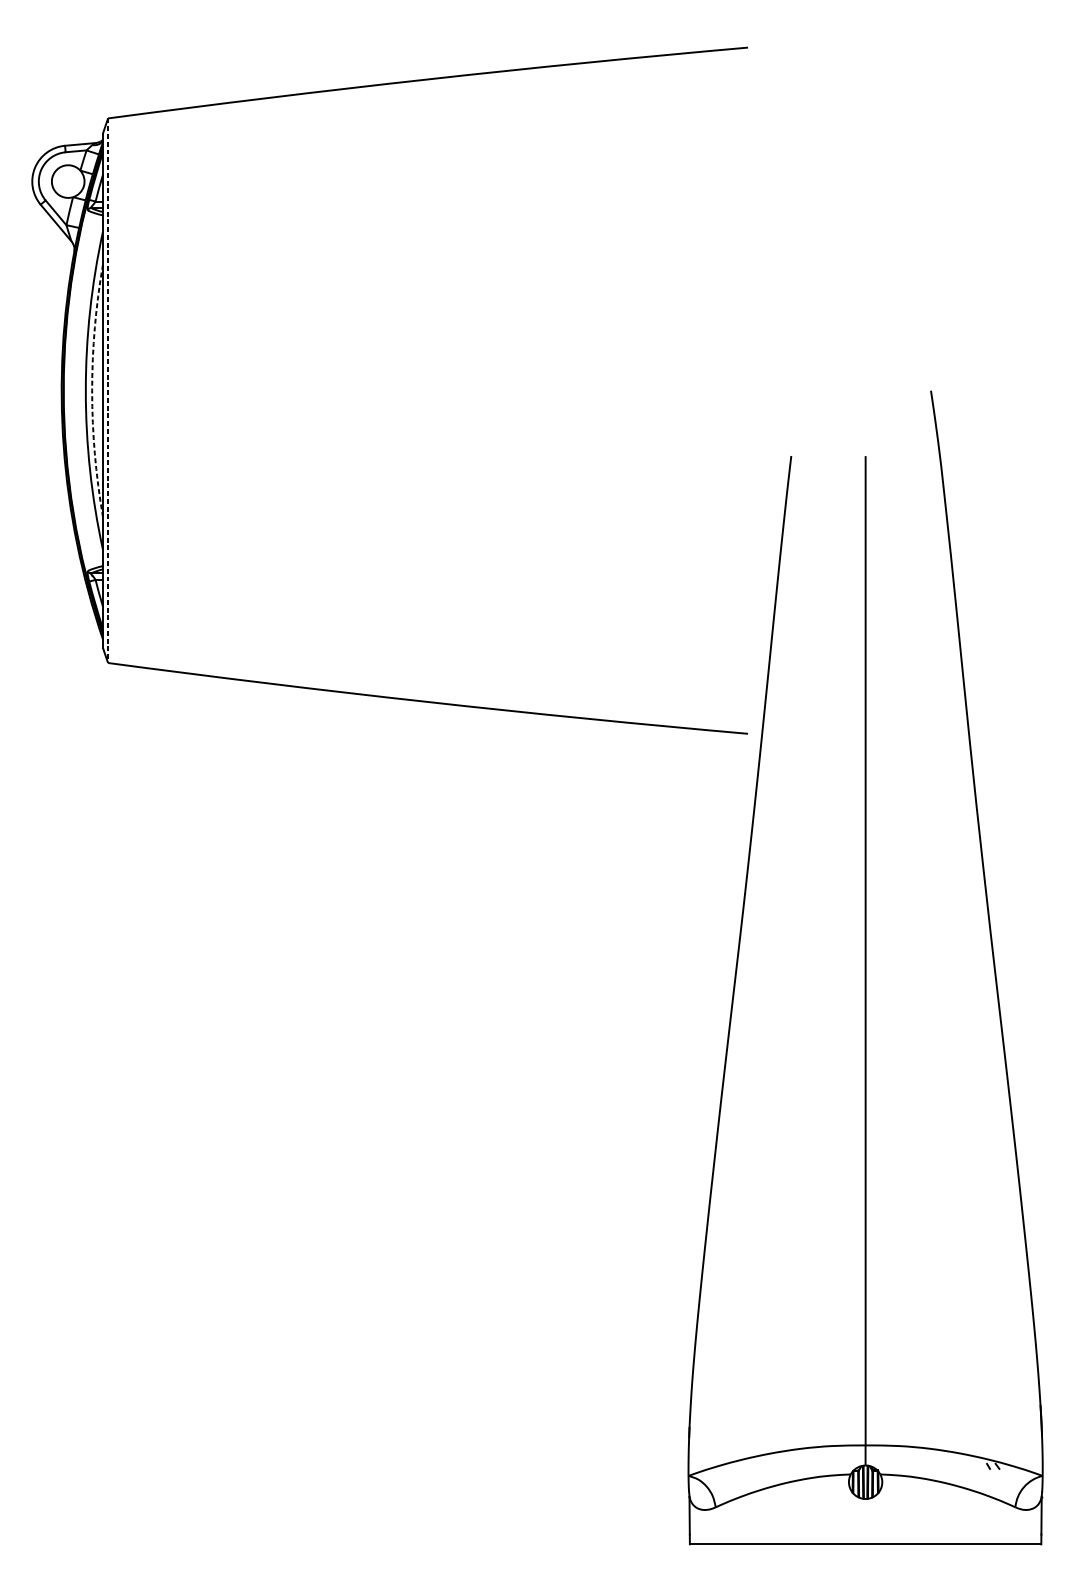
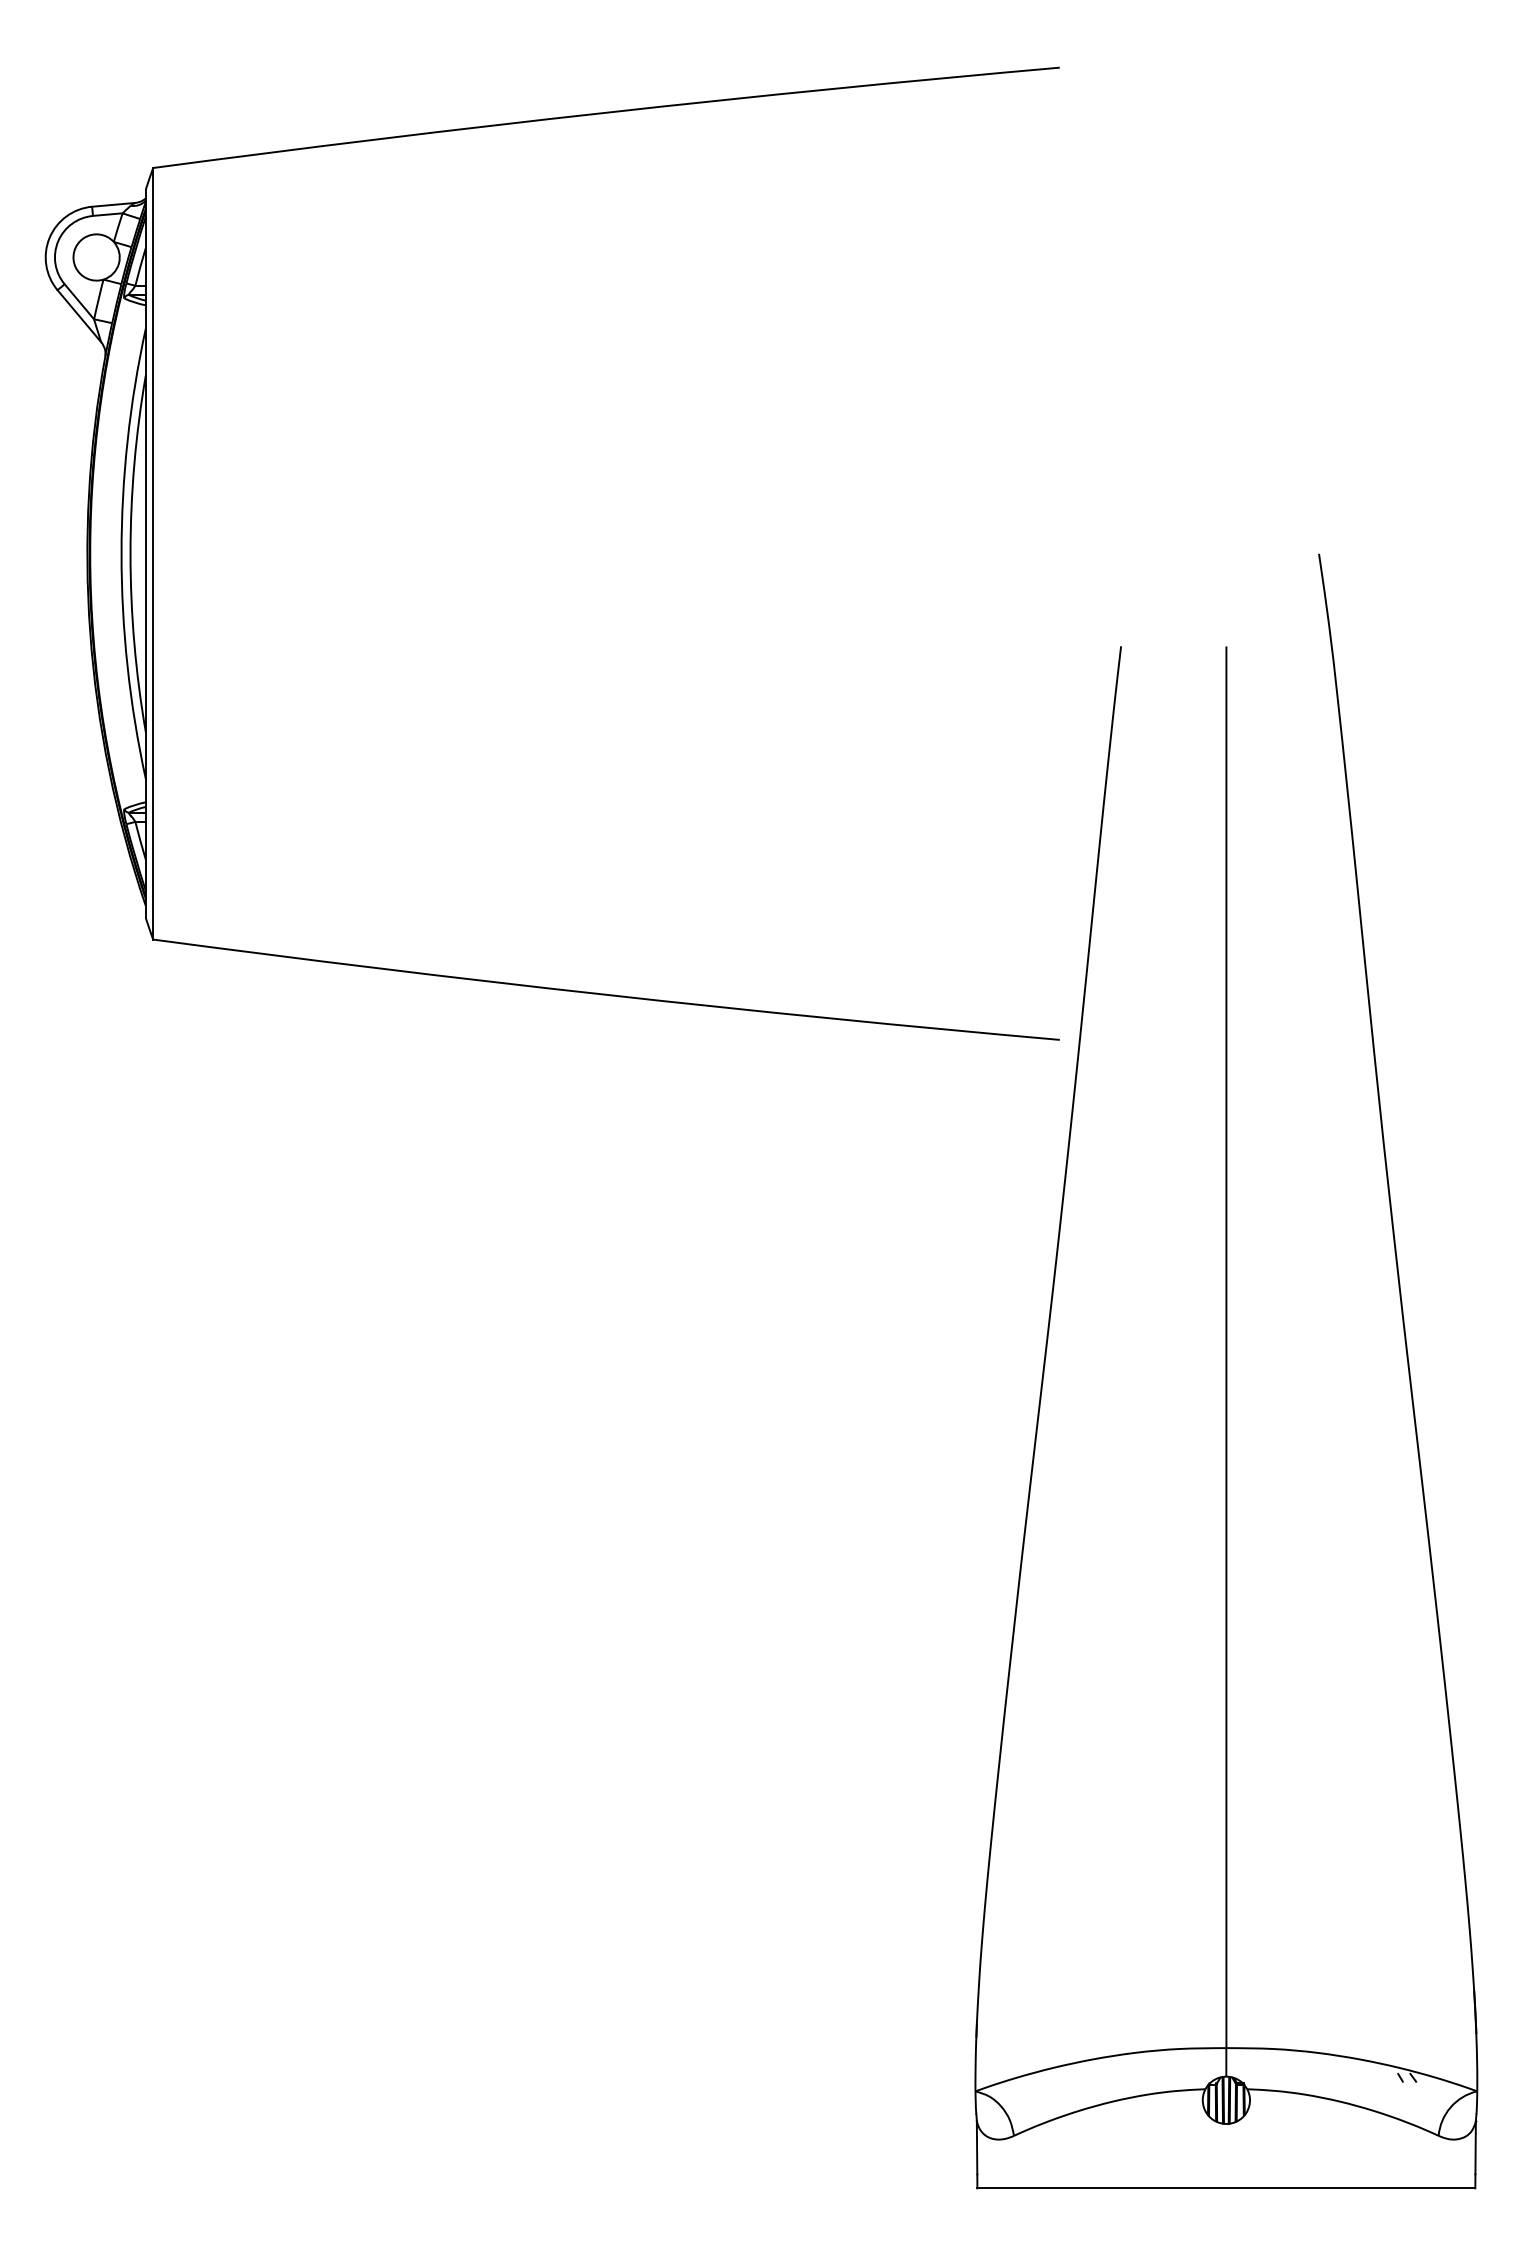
arc: (92, 390) -> (130, 553), dashed -> solid
line: (108, 390) -> (153, 553), dashed -> solid

